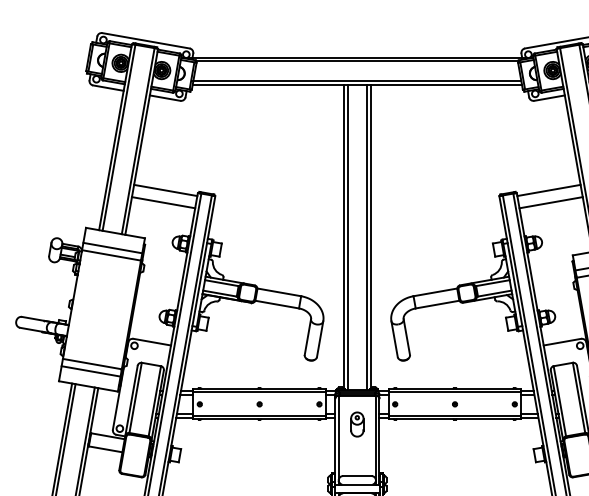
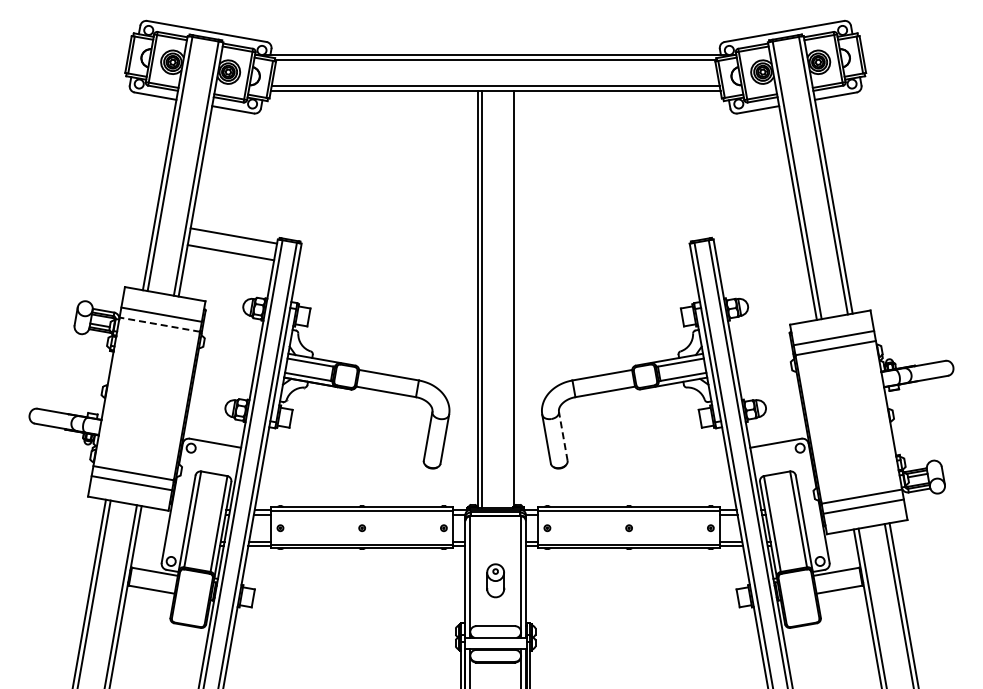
line: (548, 190) -> (757, 235), removed
line: (551, 202) -> (760, 252), removed
line: (366, 236) -> (508, 299), removed
line: (111, 255) -> (159, 324), solid -> dashed
line: (406, 337) -> (563, 436), solid -> dashed
part: (357, 424) -> (495, 580), moved

